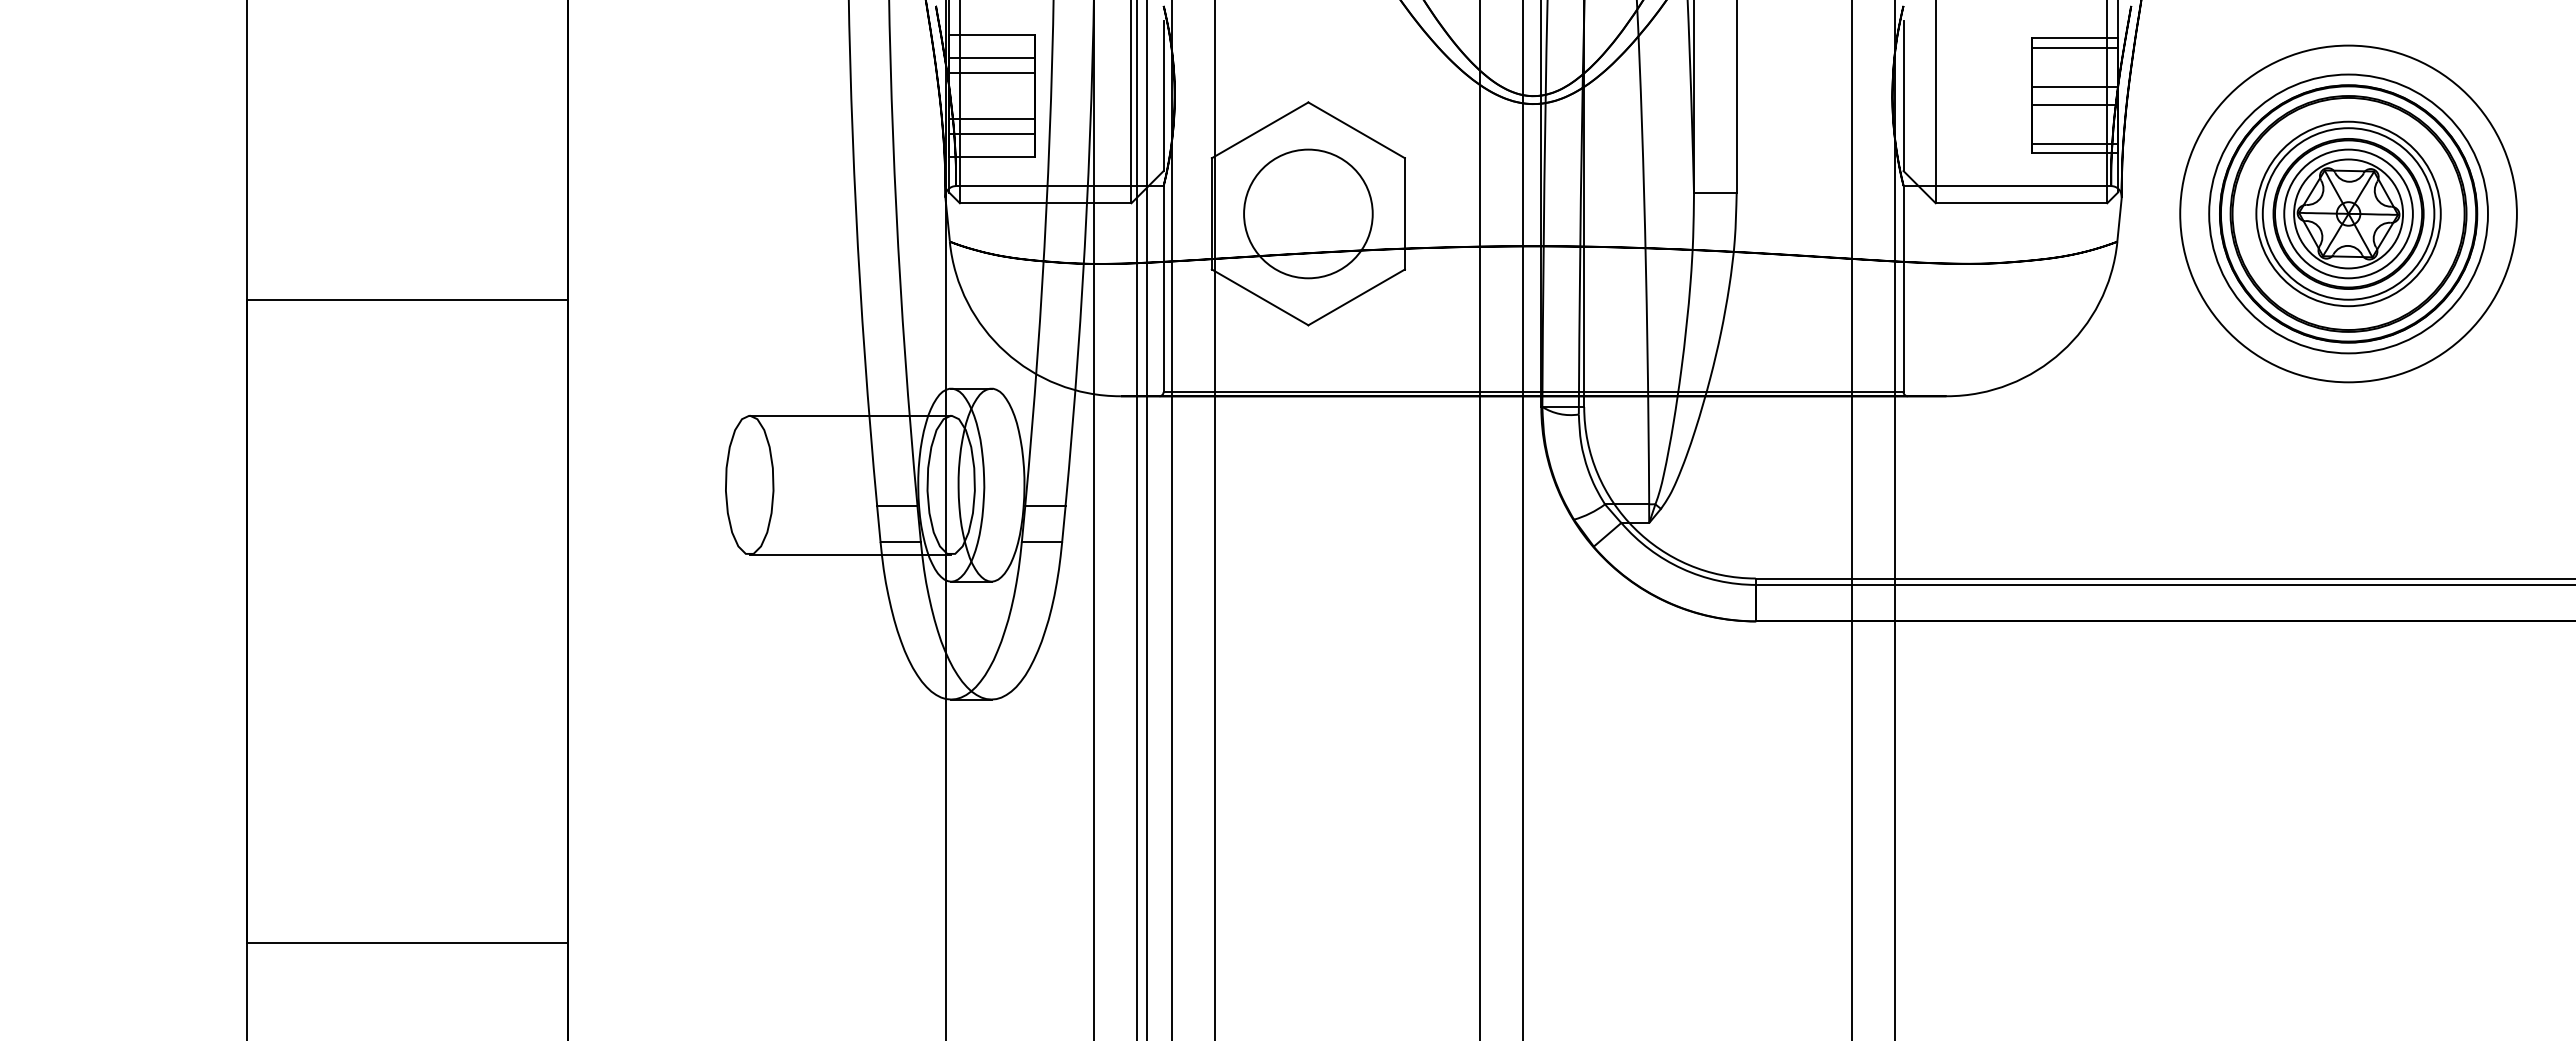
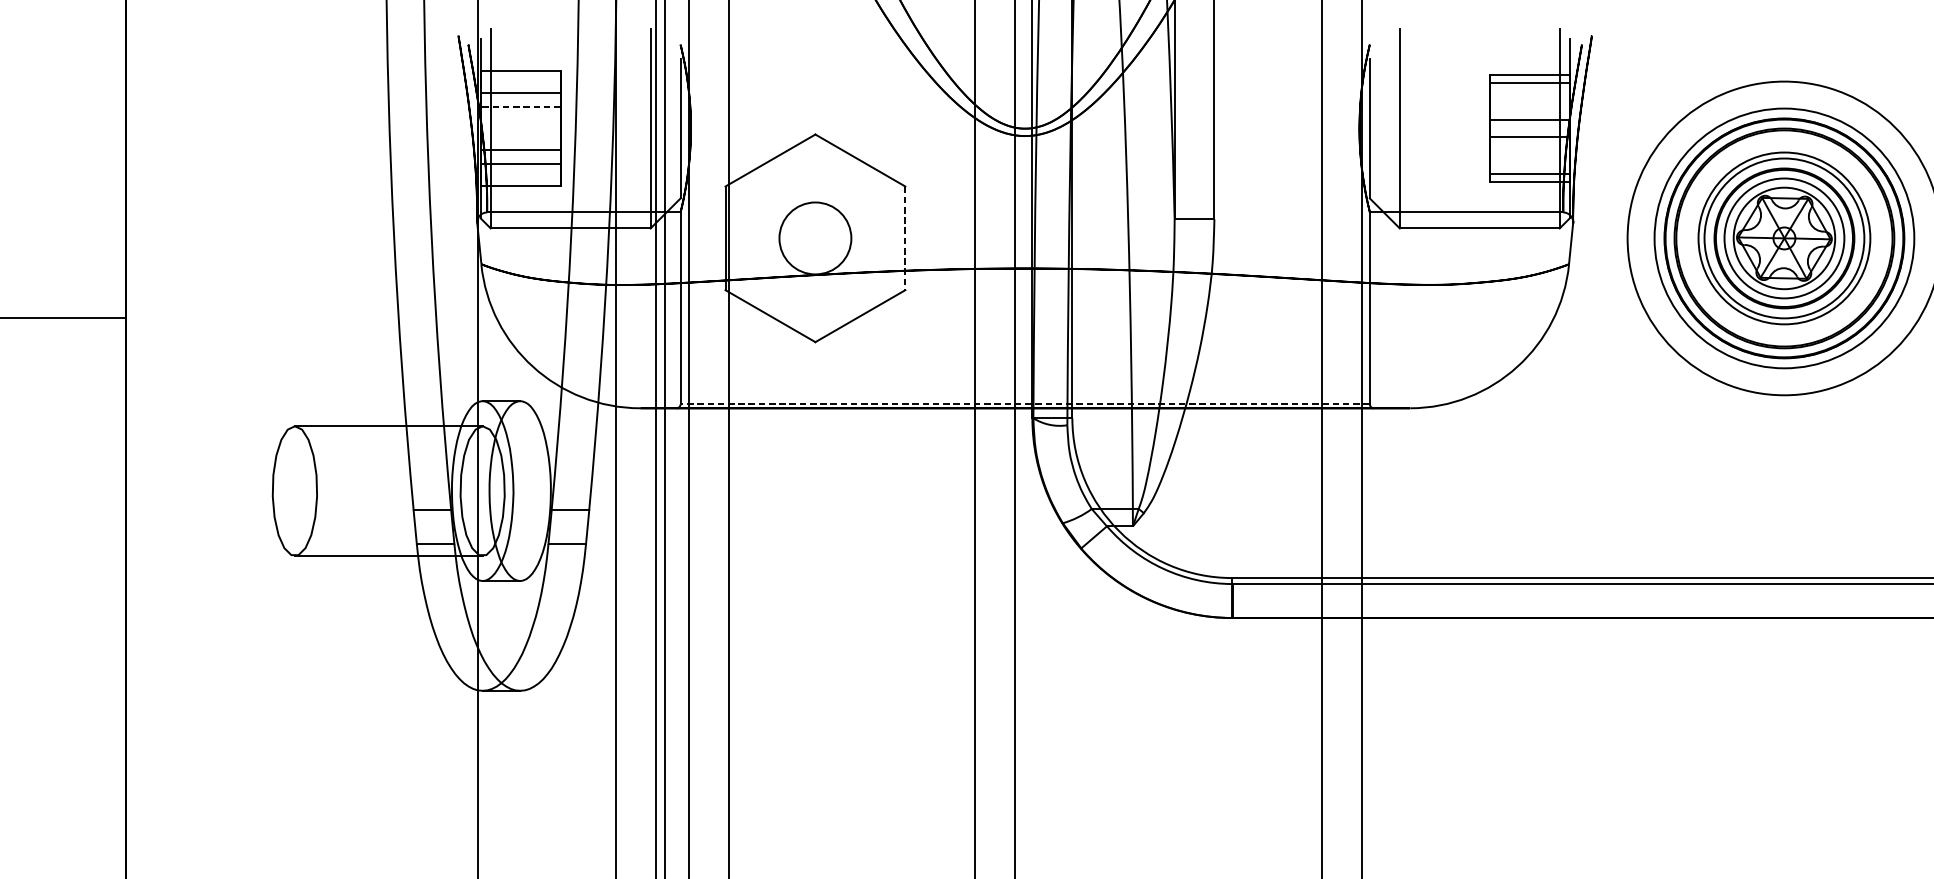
line: (992, 72) -> (521, 106), solid -> dashed
circle: (1308, 213) -> (815, 238), size x0.6
line: (1404, 213) -> (904, 238), solid -> dashed
line: (1533, 391) -> (1025, 403), solid -> dashed

